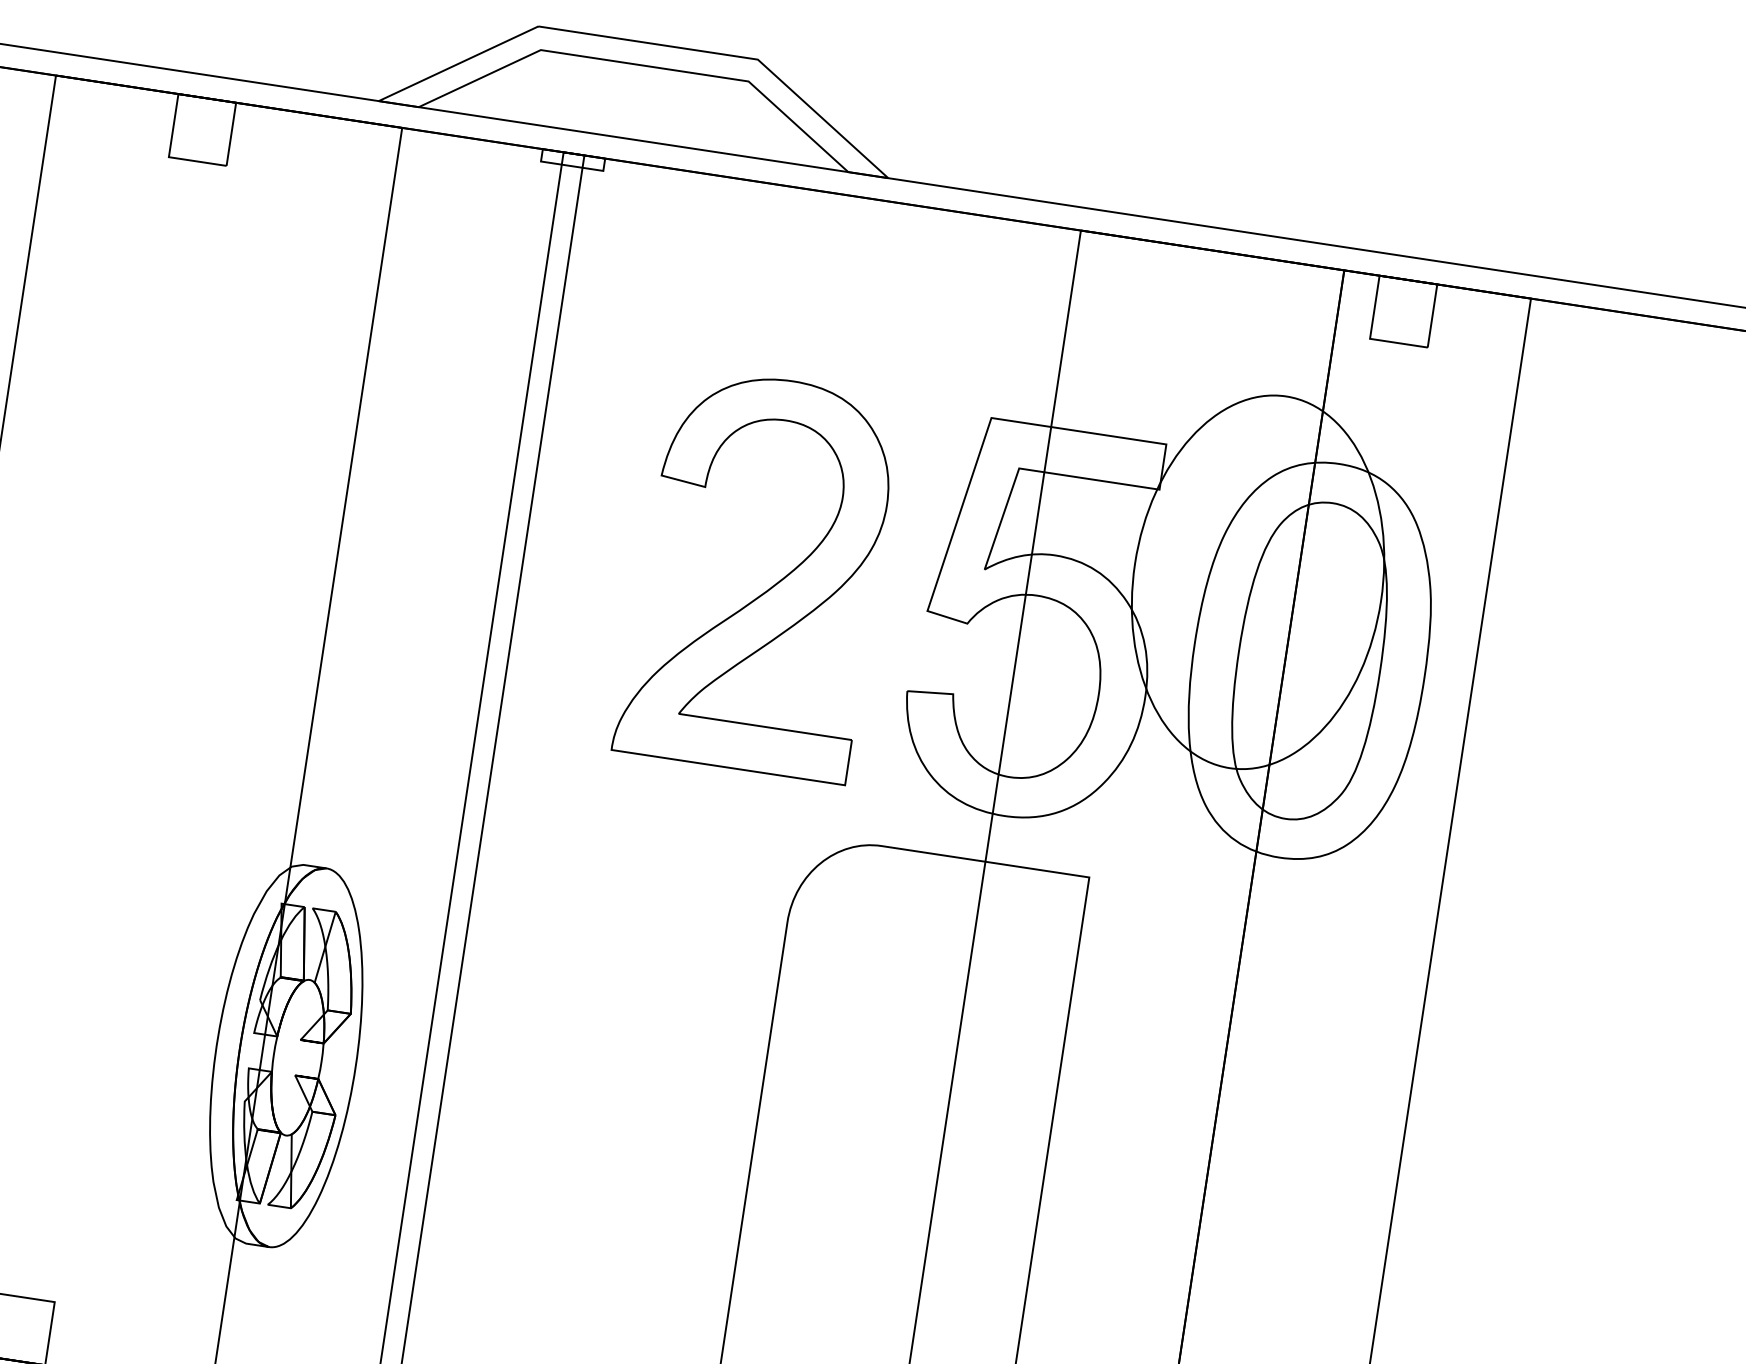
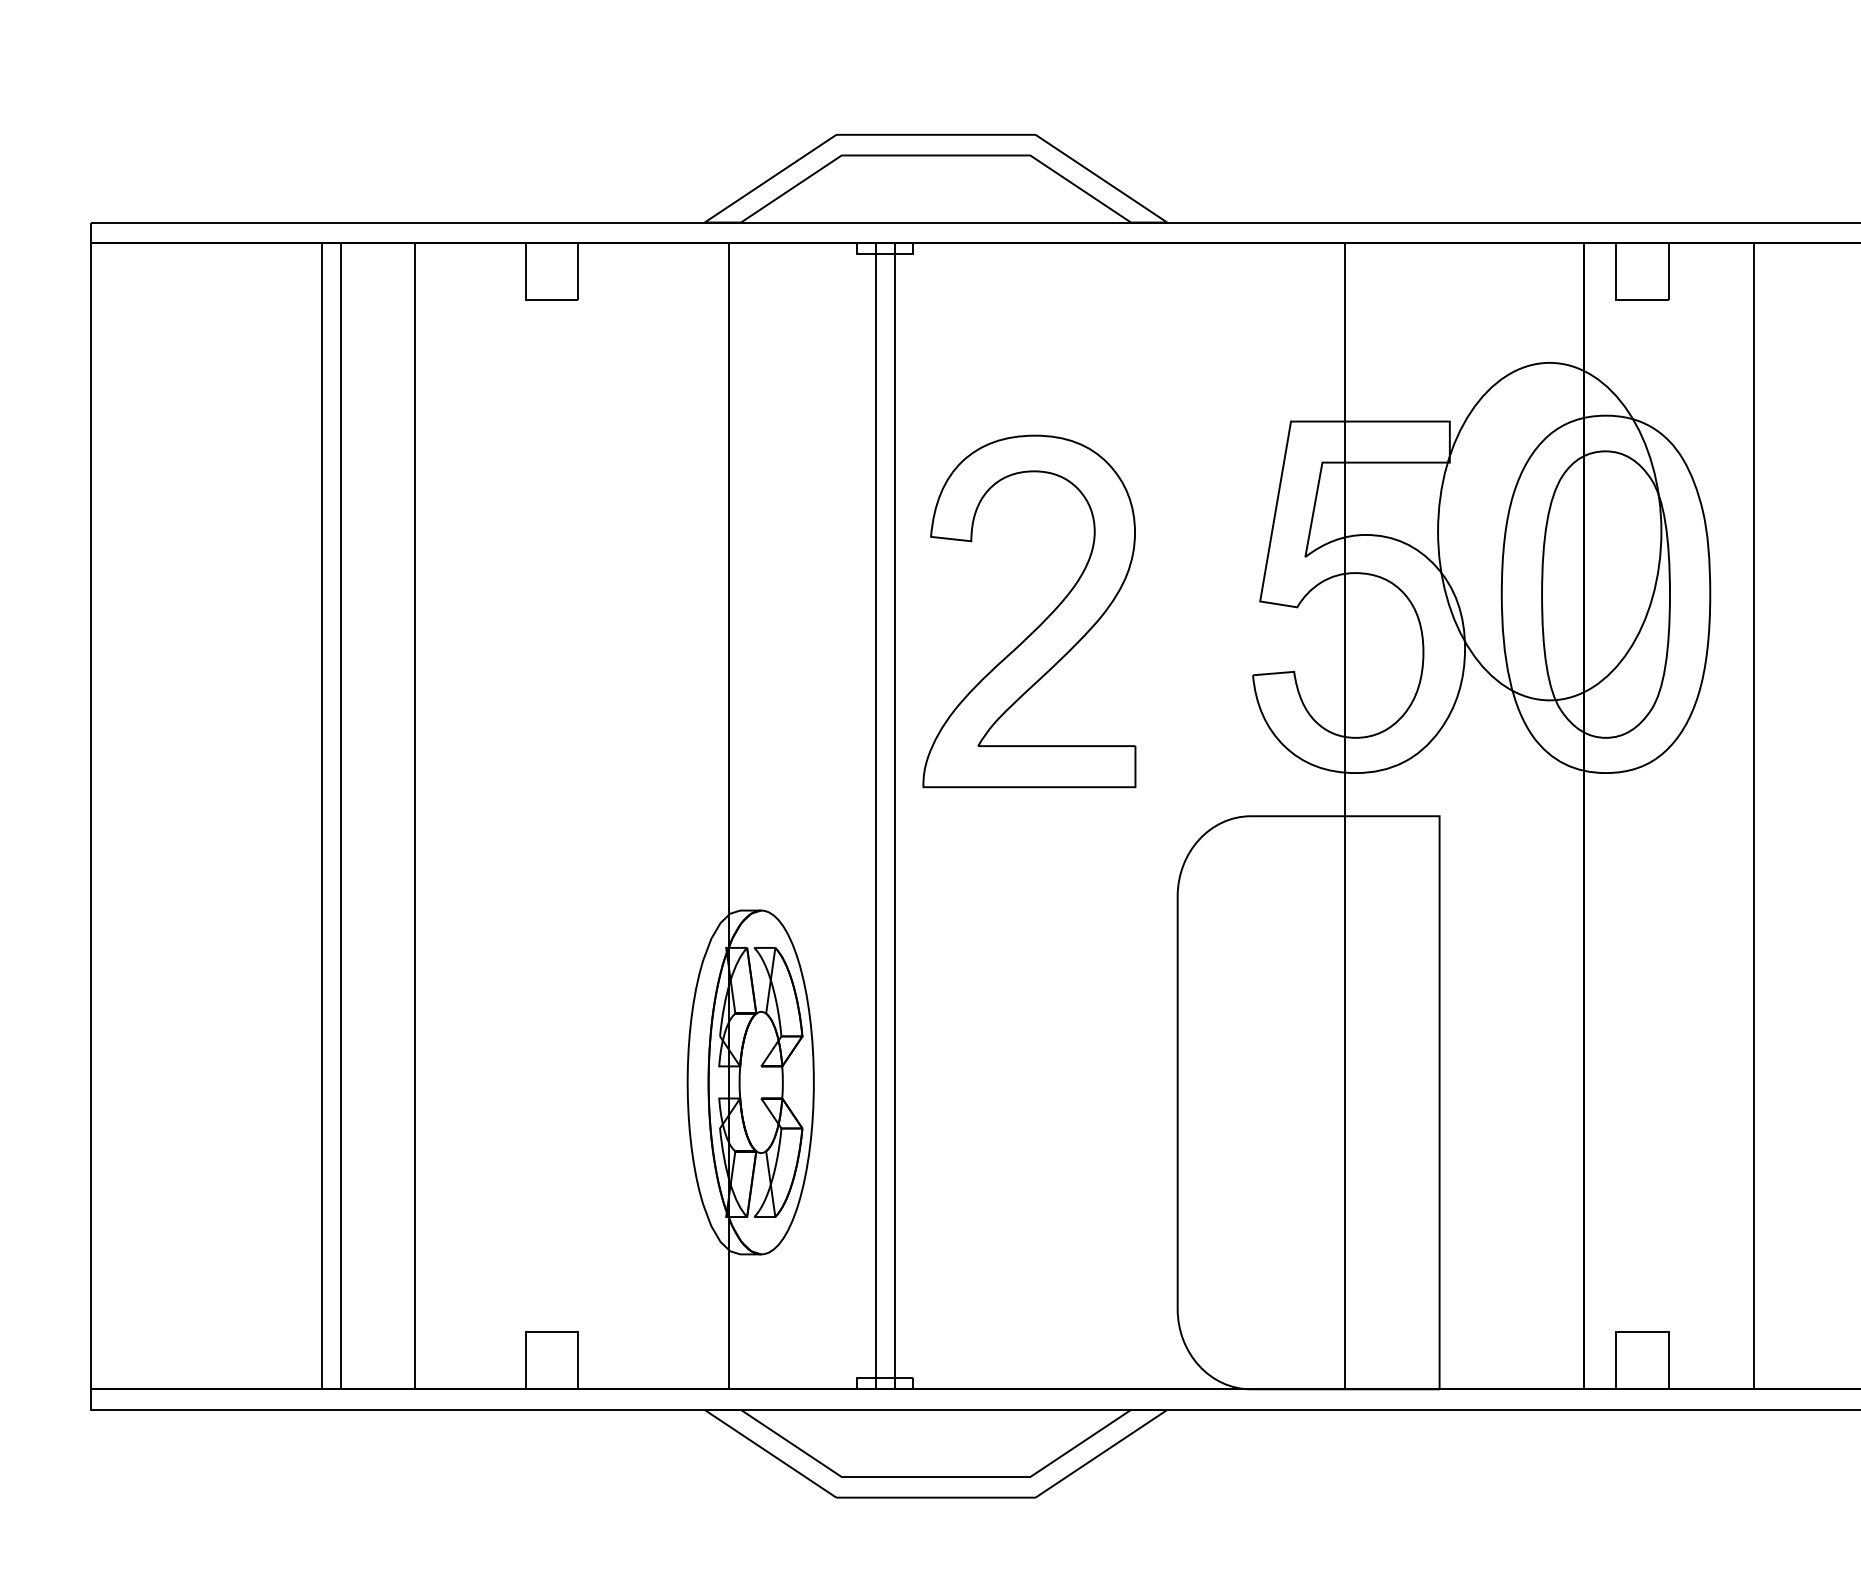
part: (769, 588) -> (1041, 622), moved

